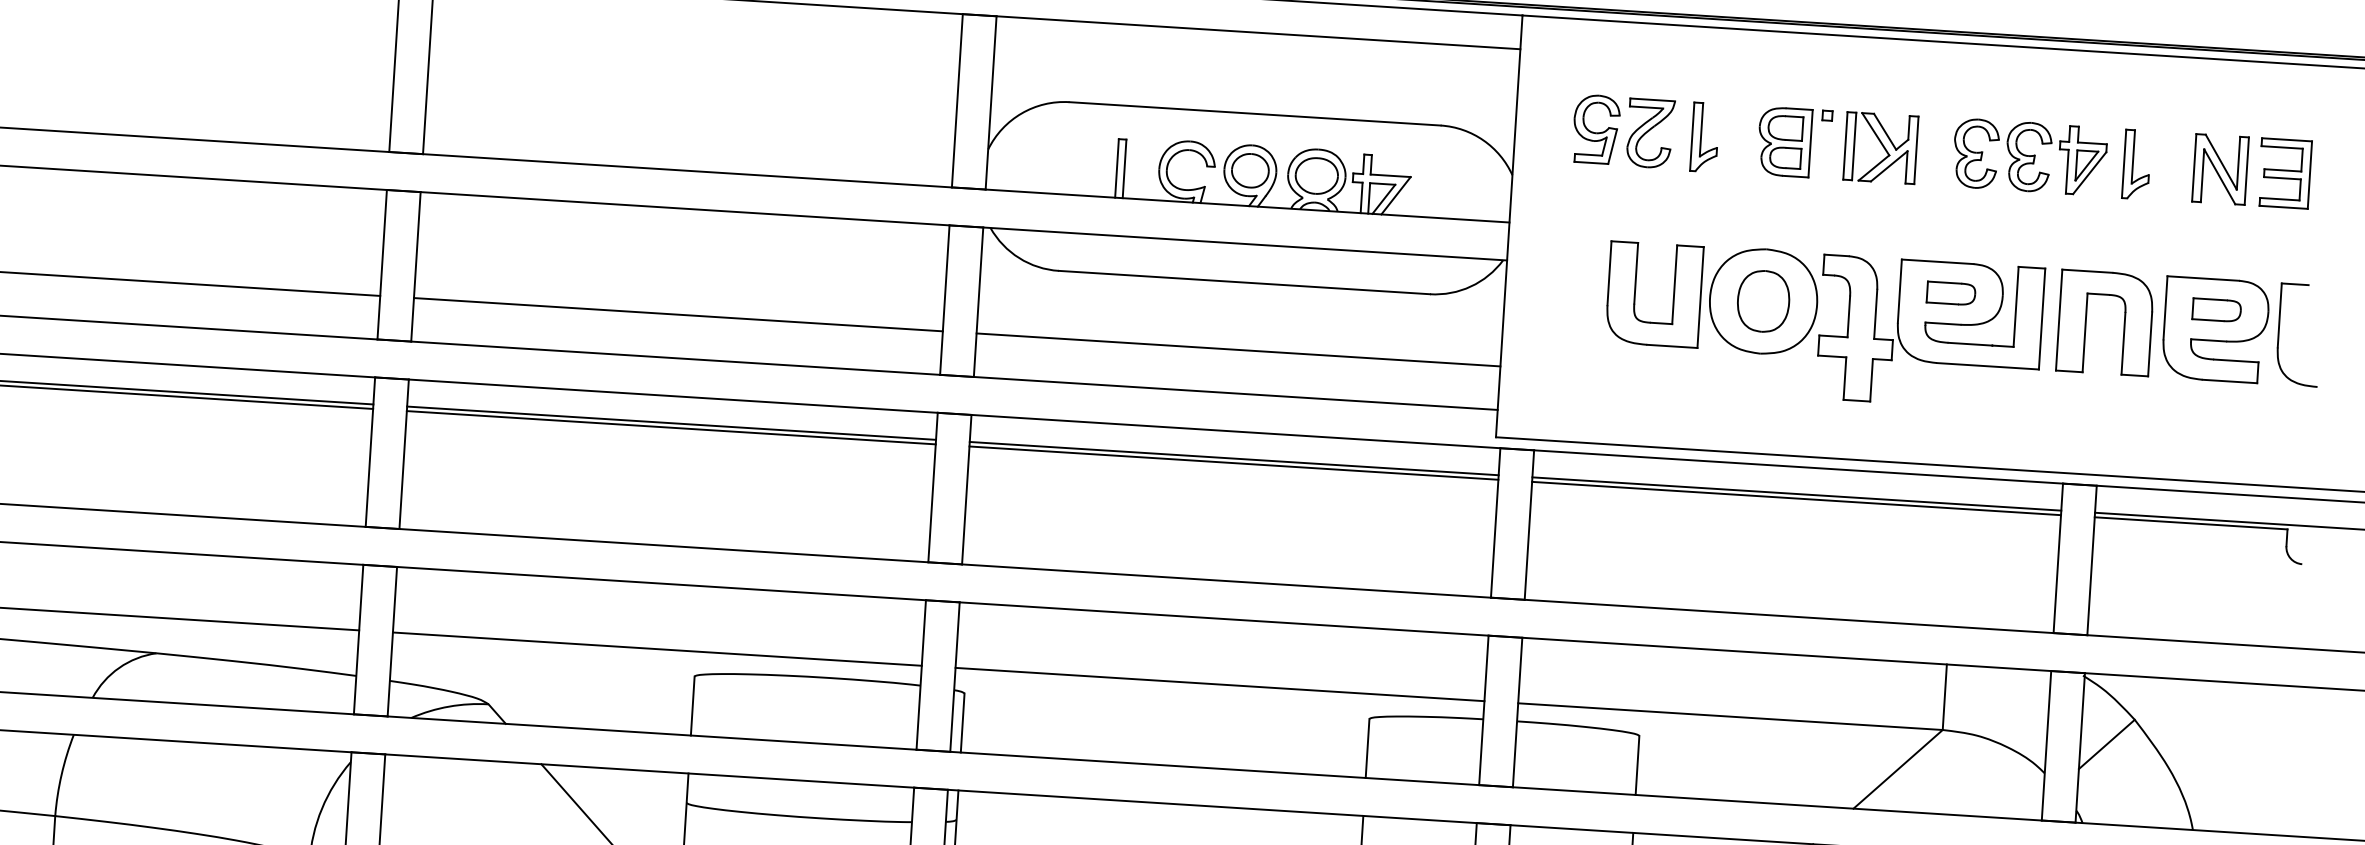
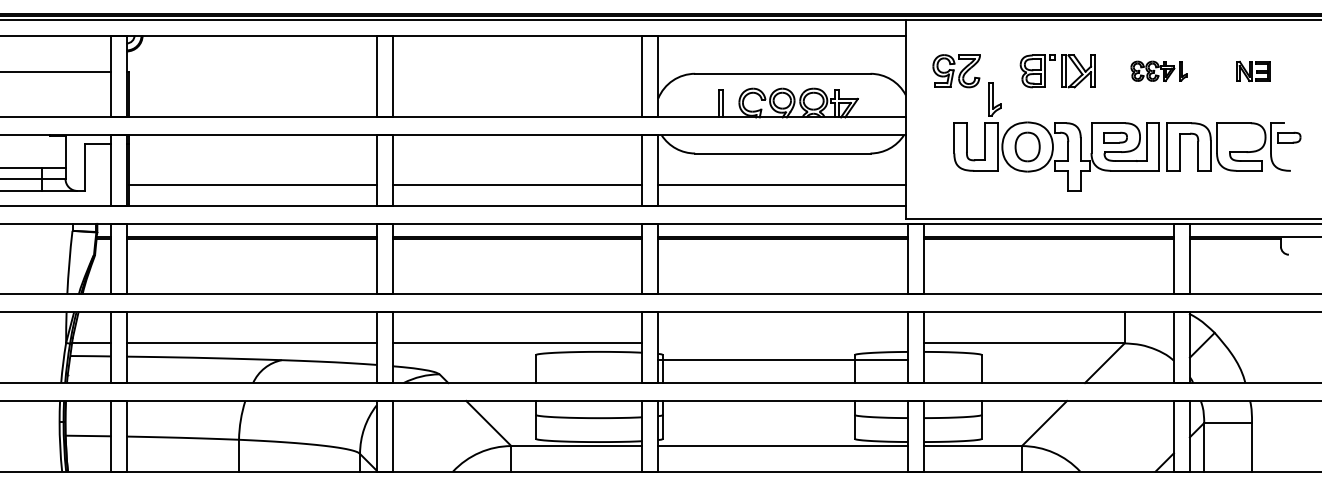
part: (1703, 137) -> (994, 99), moved
part: (2050, 159) -> (1158, 71), size x0.6
part: (2251, 171) -> (1253, 71), size x0.6
part: (2217, 309) -> (1289, 137), moved
line: (1220, 684) -> (783, 360), moved

